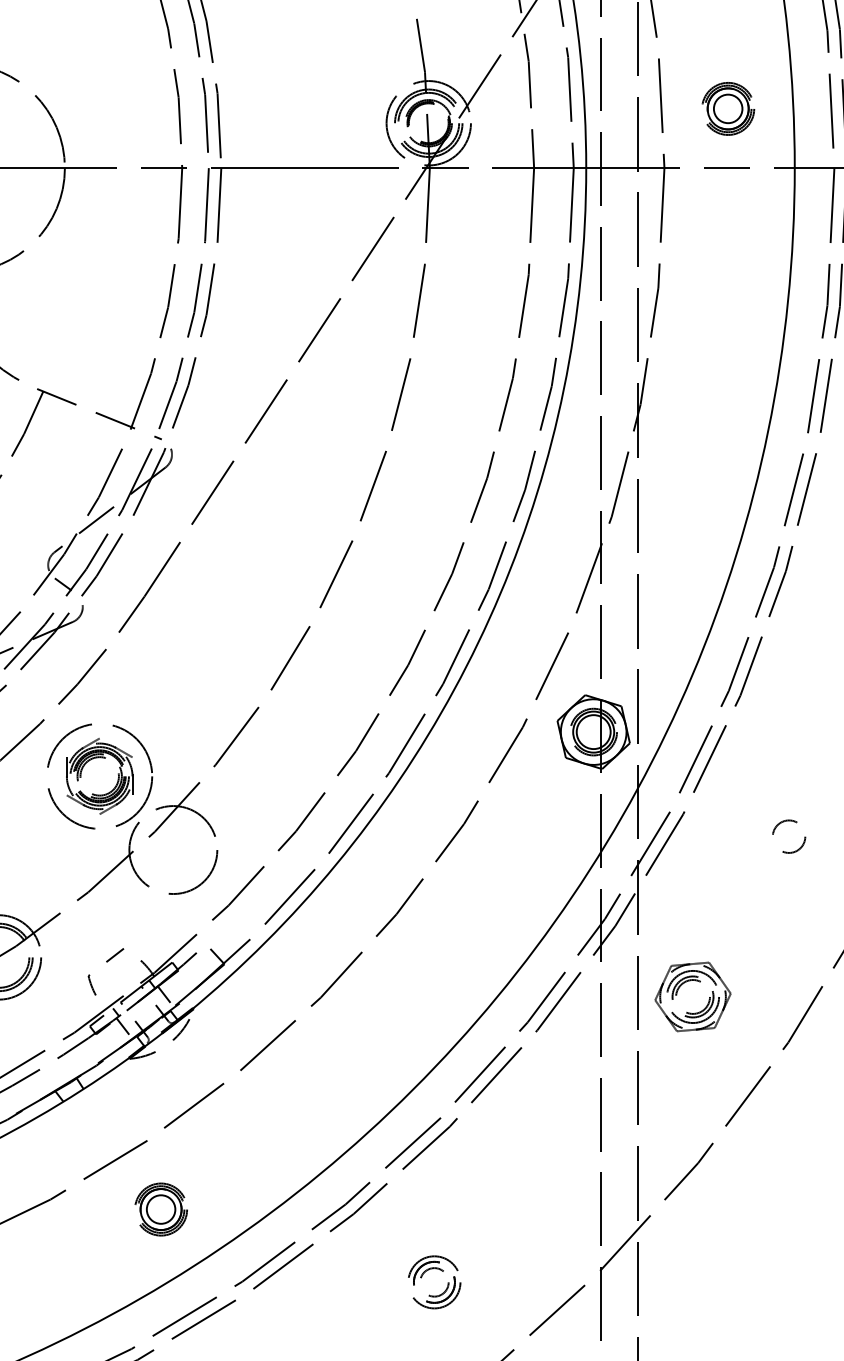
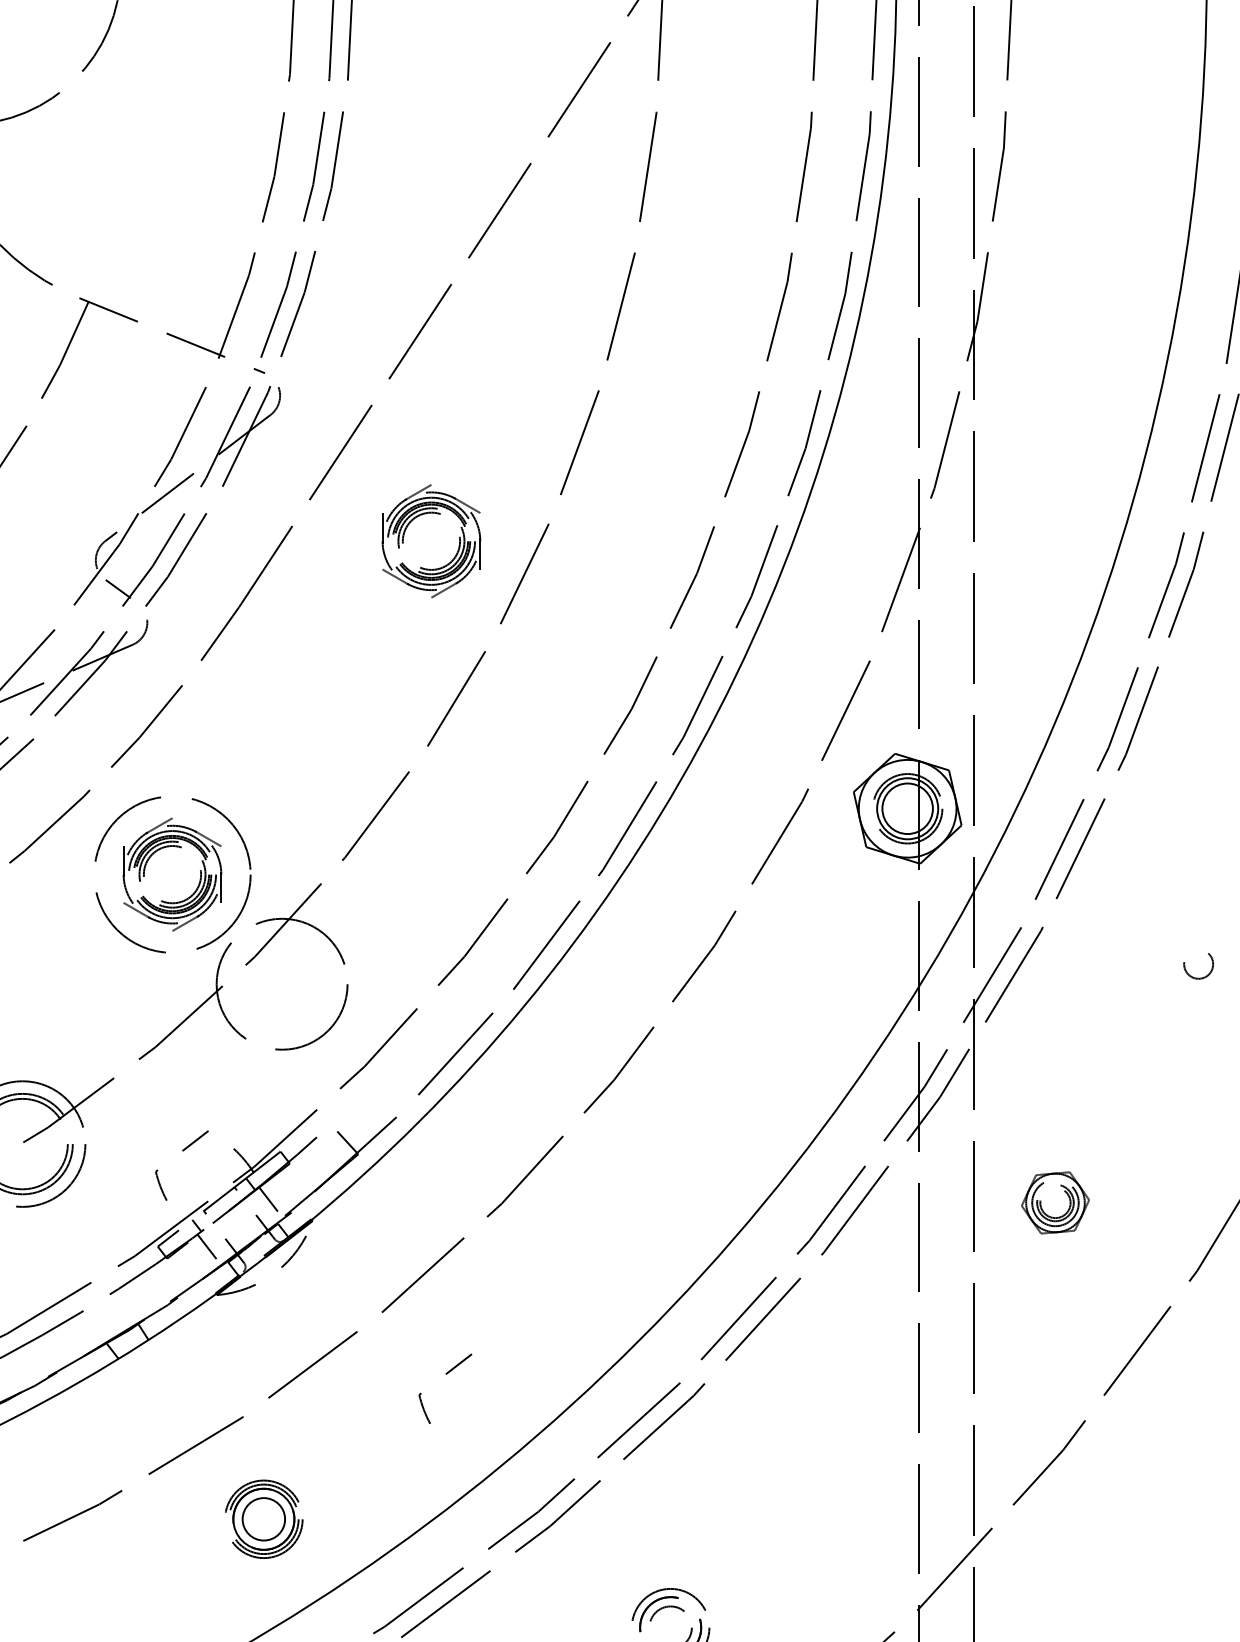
part: (257, 544) -> (407, 529), added
circle: (789, 836) -> (1199, 964), size x0.6
part: (692, 996) -> (1054, 1202), size x0.6
part: (283, 1112) -> (446, 1374), added

